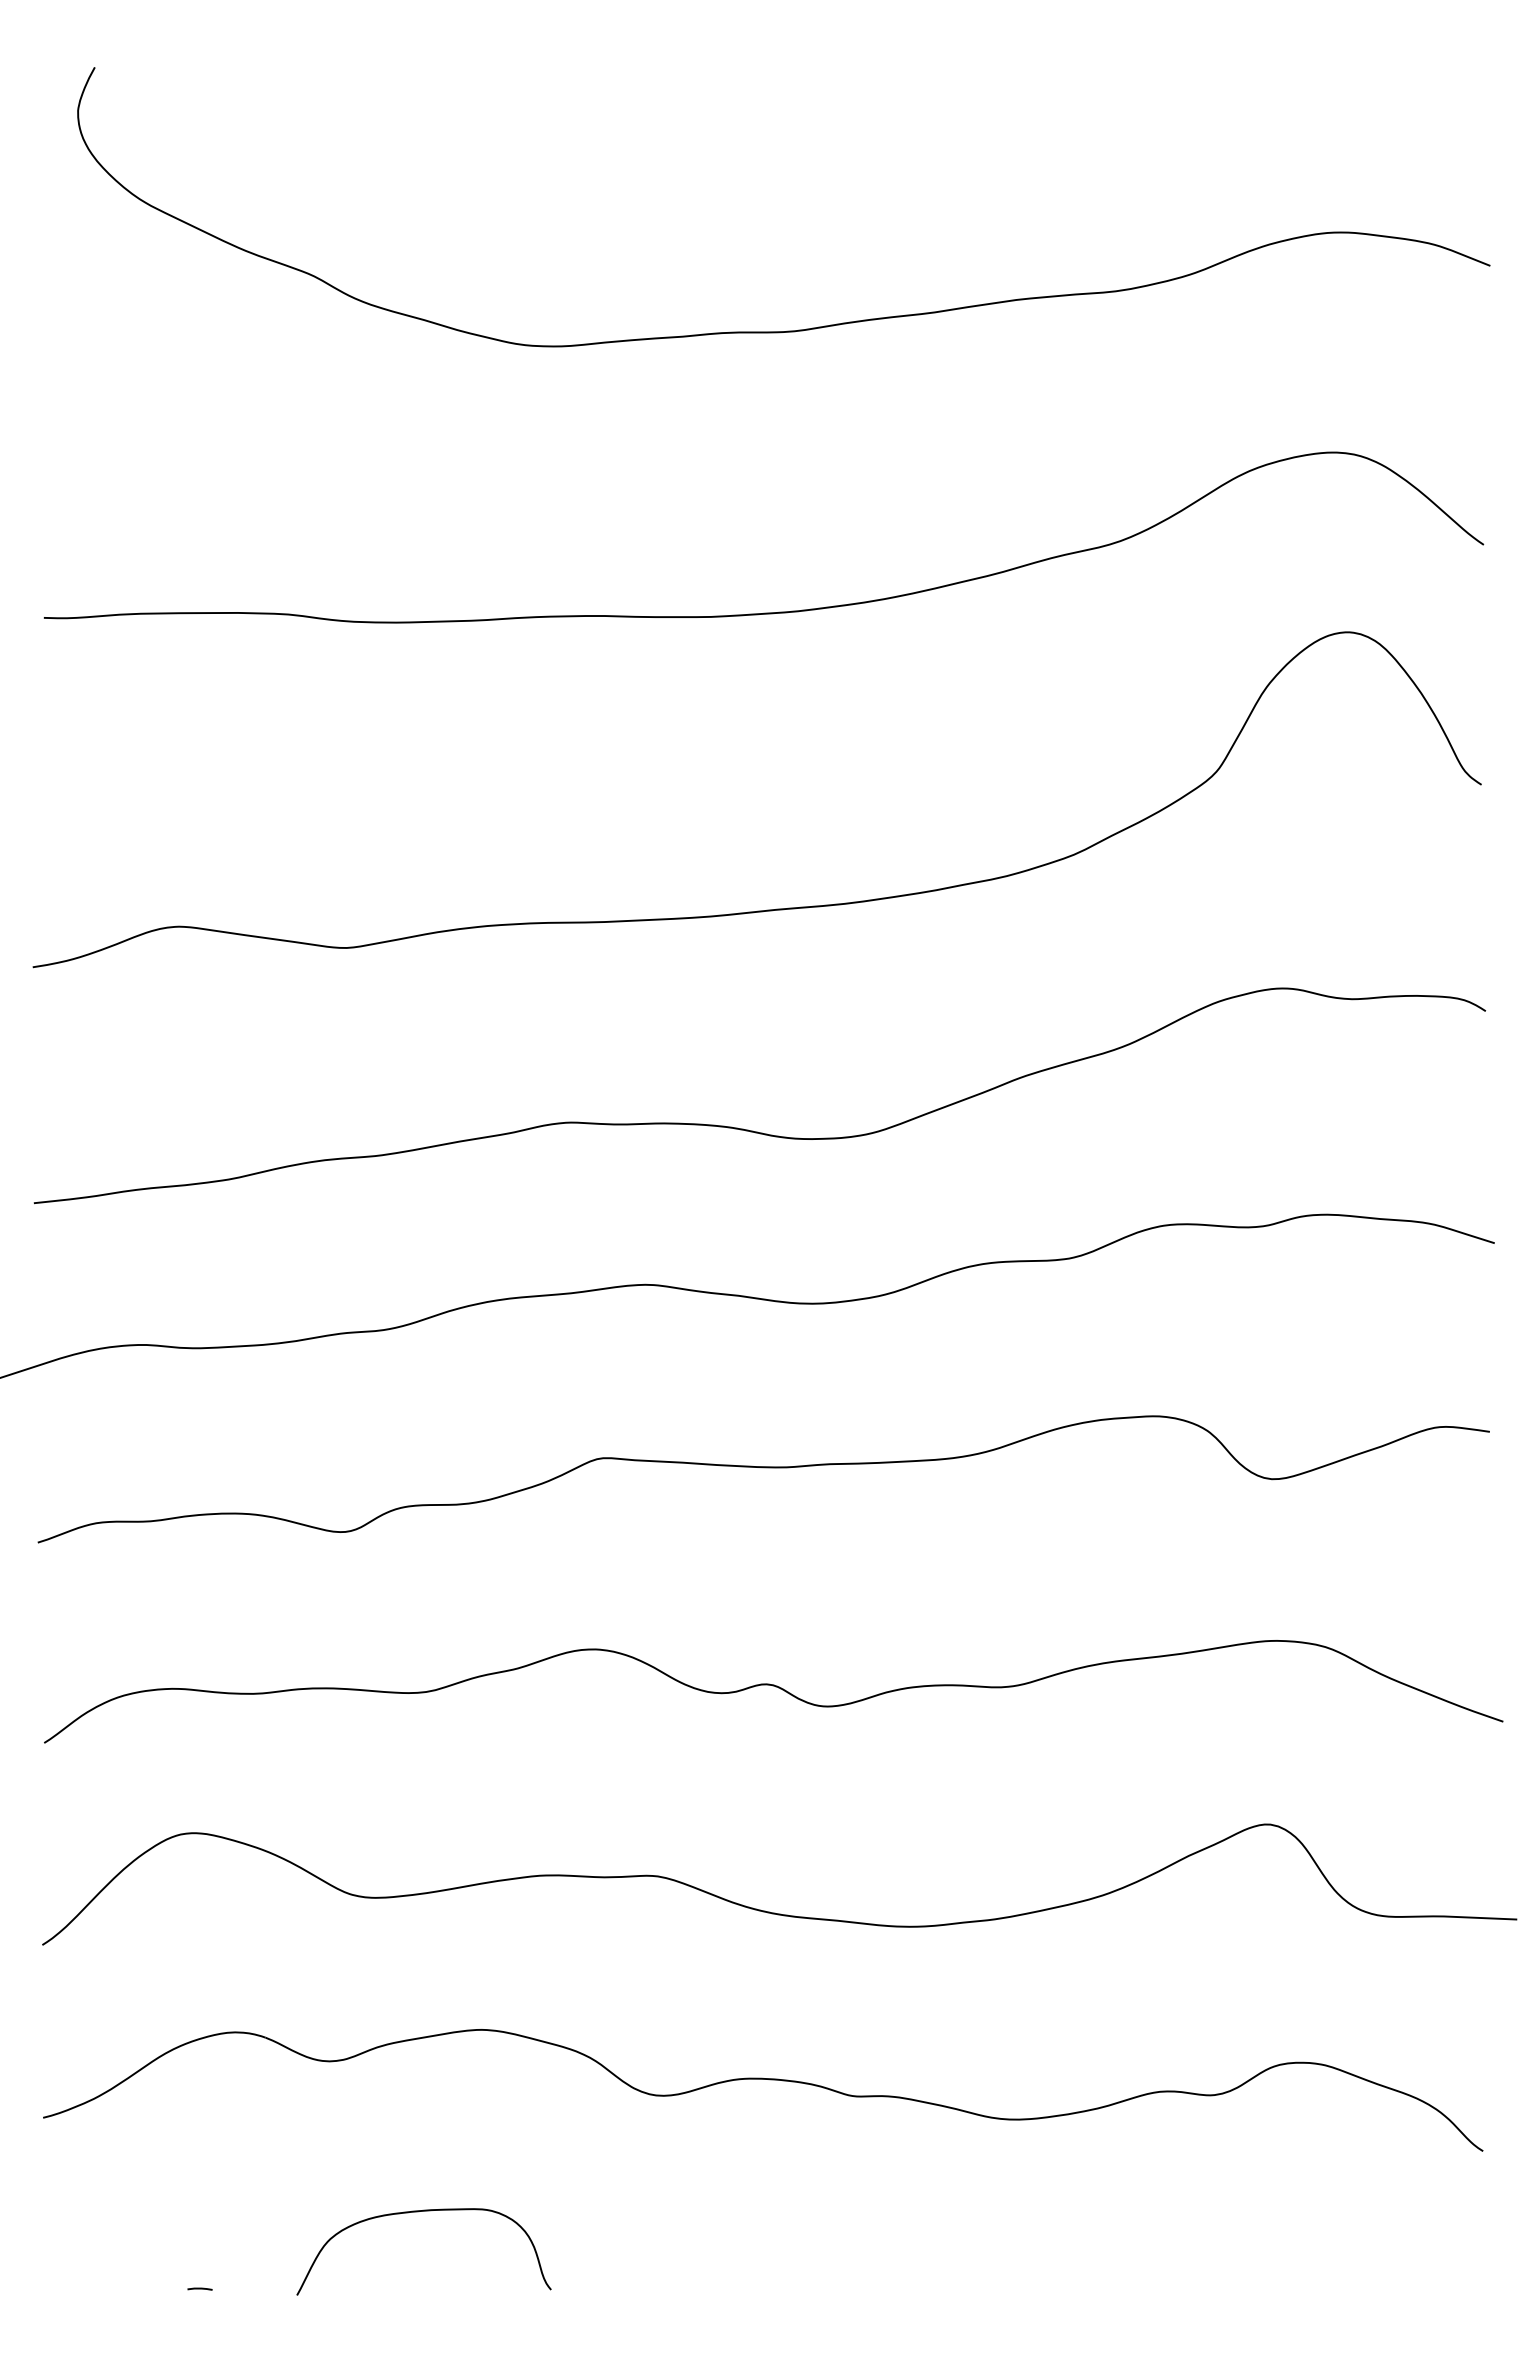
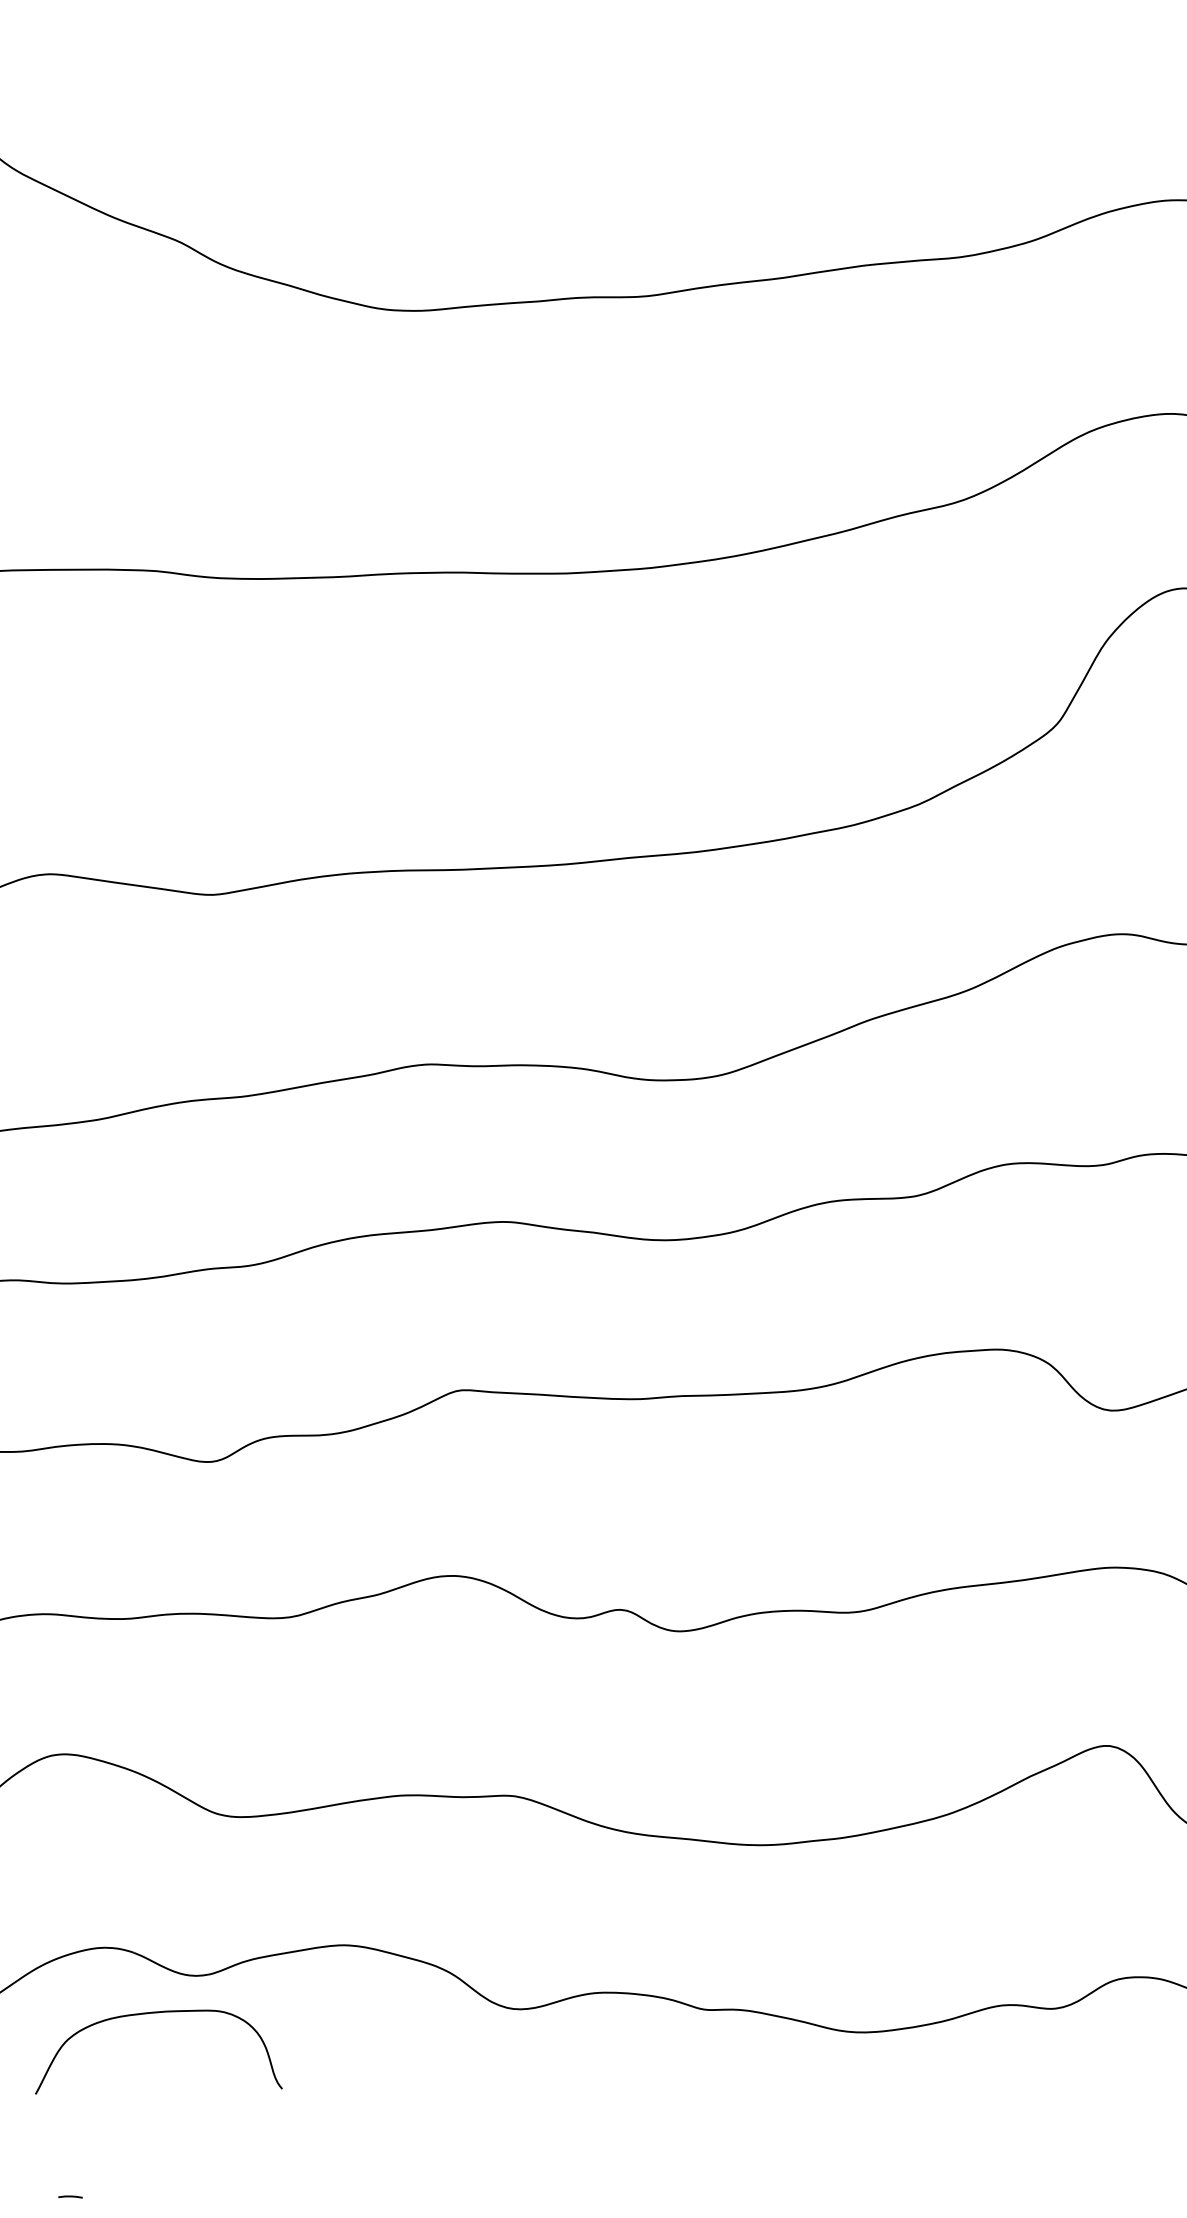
curve: (418, 2212) -> (153, 2013), moved

